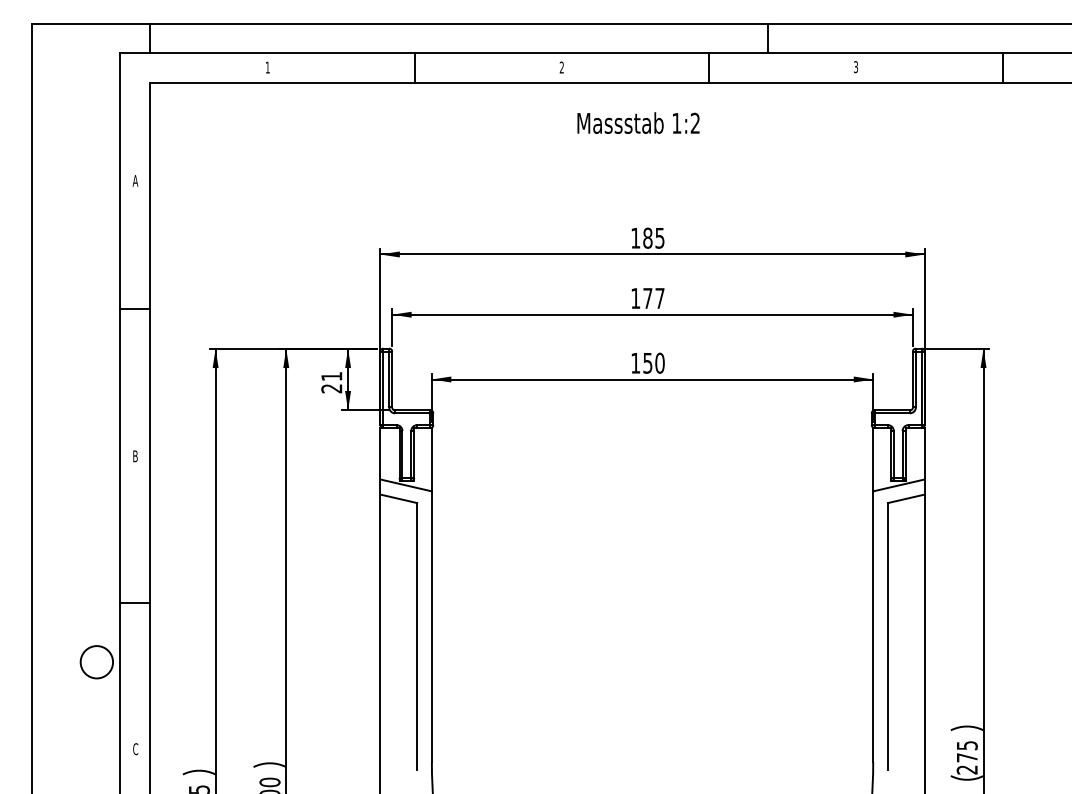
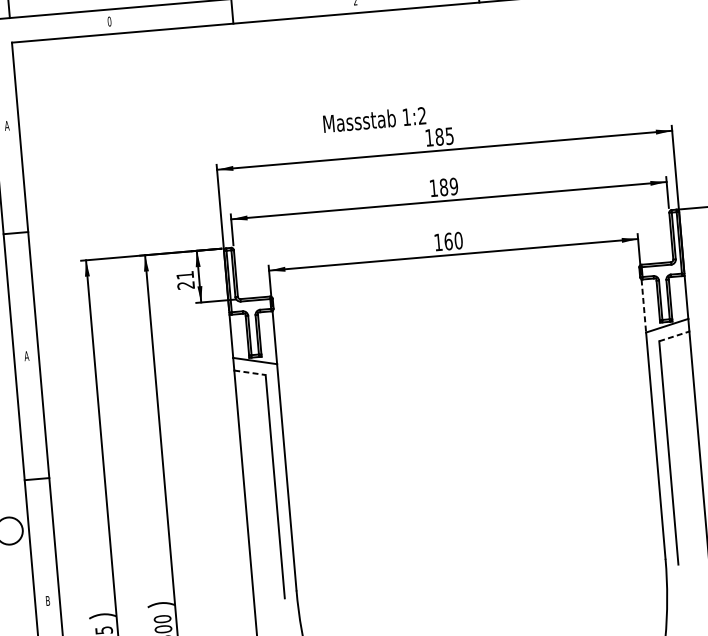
text: (267, 67) -> (109, 21), 1 -> 0
text: (638, 122) -> (374, 119), moved
text: (653, 298) -> (448, 187), 177 -> 189
text: (647, 362) -> (448, 240), 150 -> 160
text: (135, 456) -> (26, 356), B -> A
line: (873, 459) -> (644, 305), solid -> dashed
line: (398, 498) -> (249, 372), solid -> dashed
line: (906, 498) -> (674, 336), solid -> dashed
text: (135, 749) -> (47, 601), C -> B

